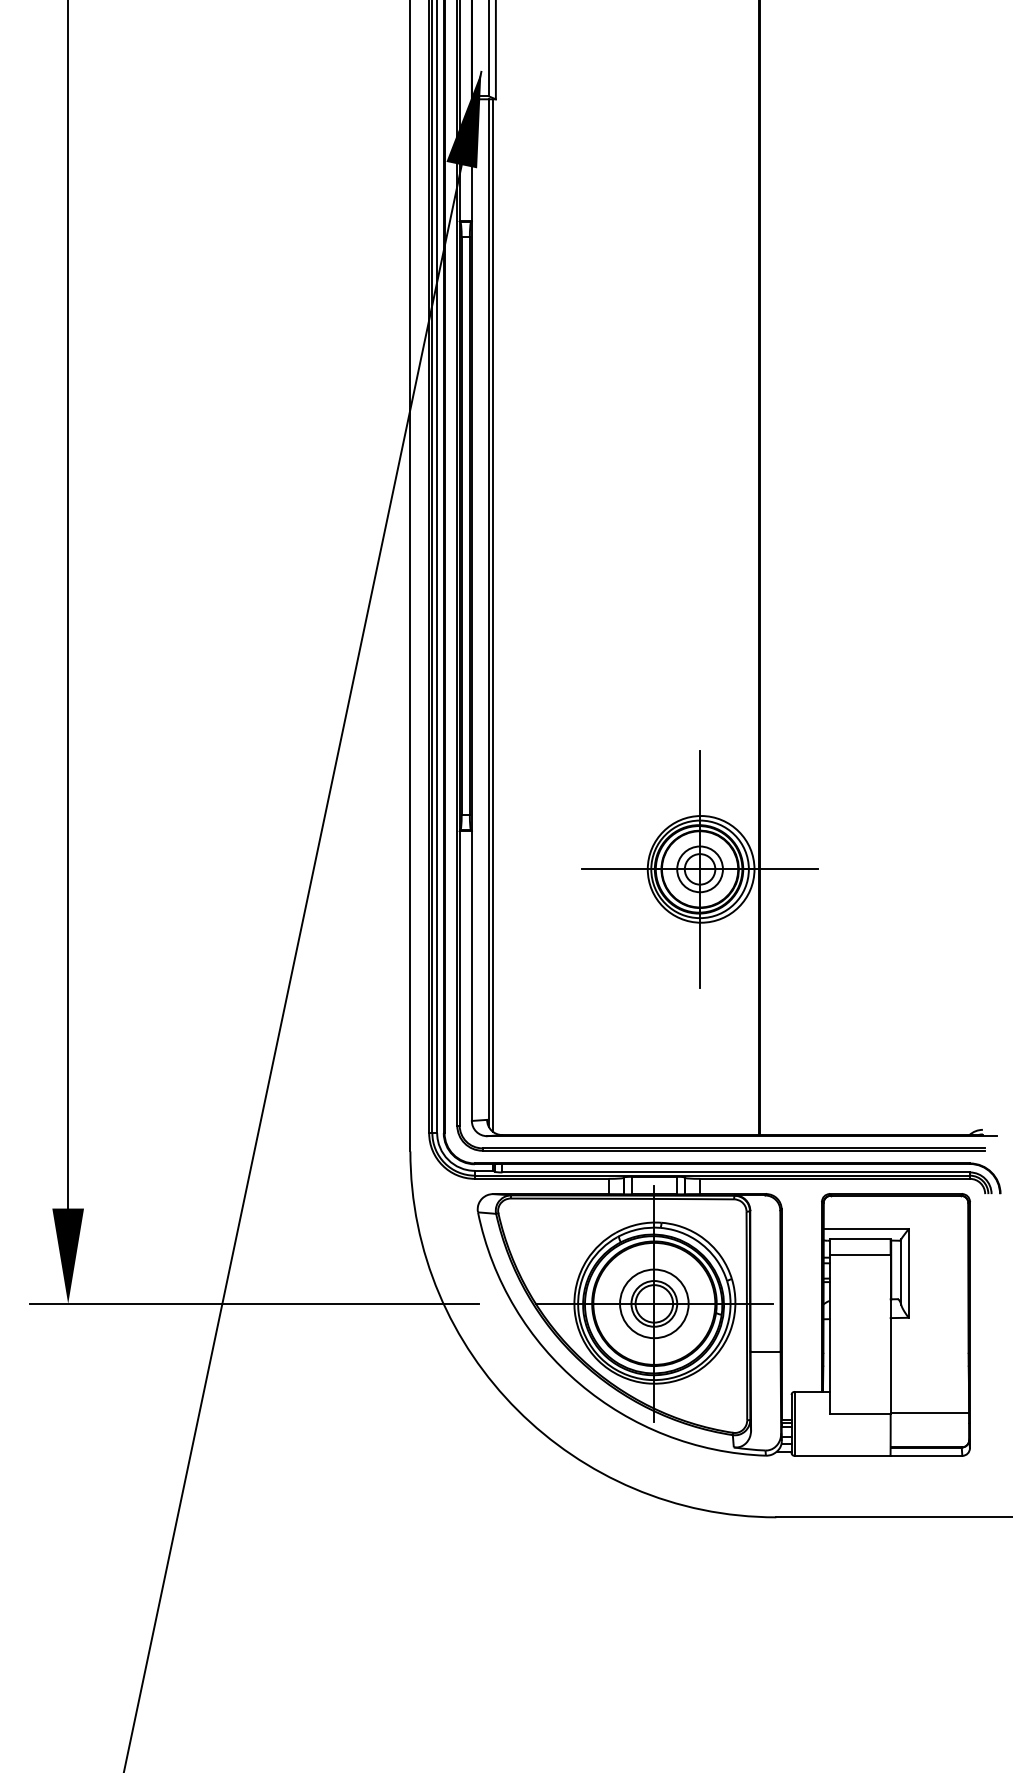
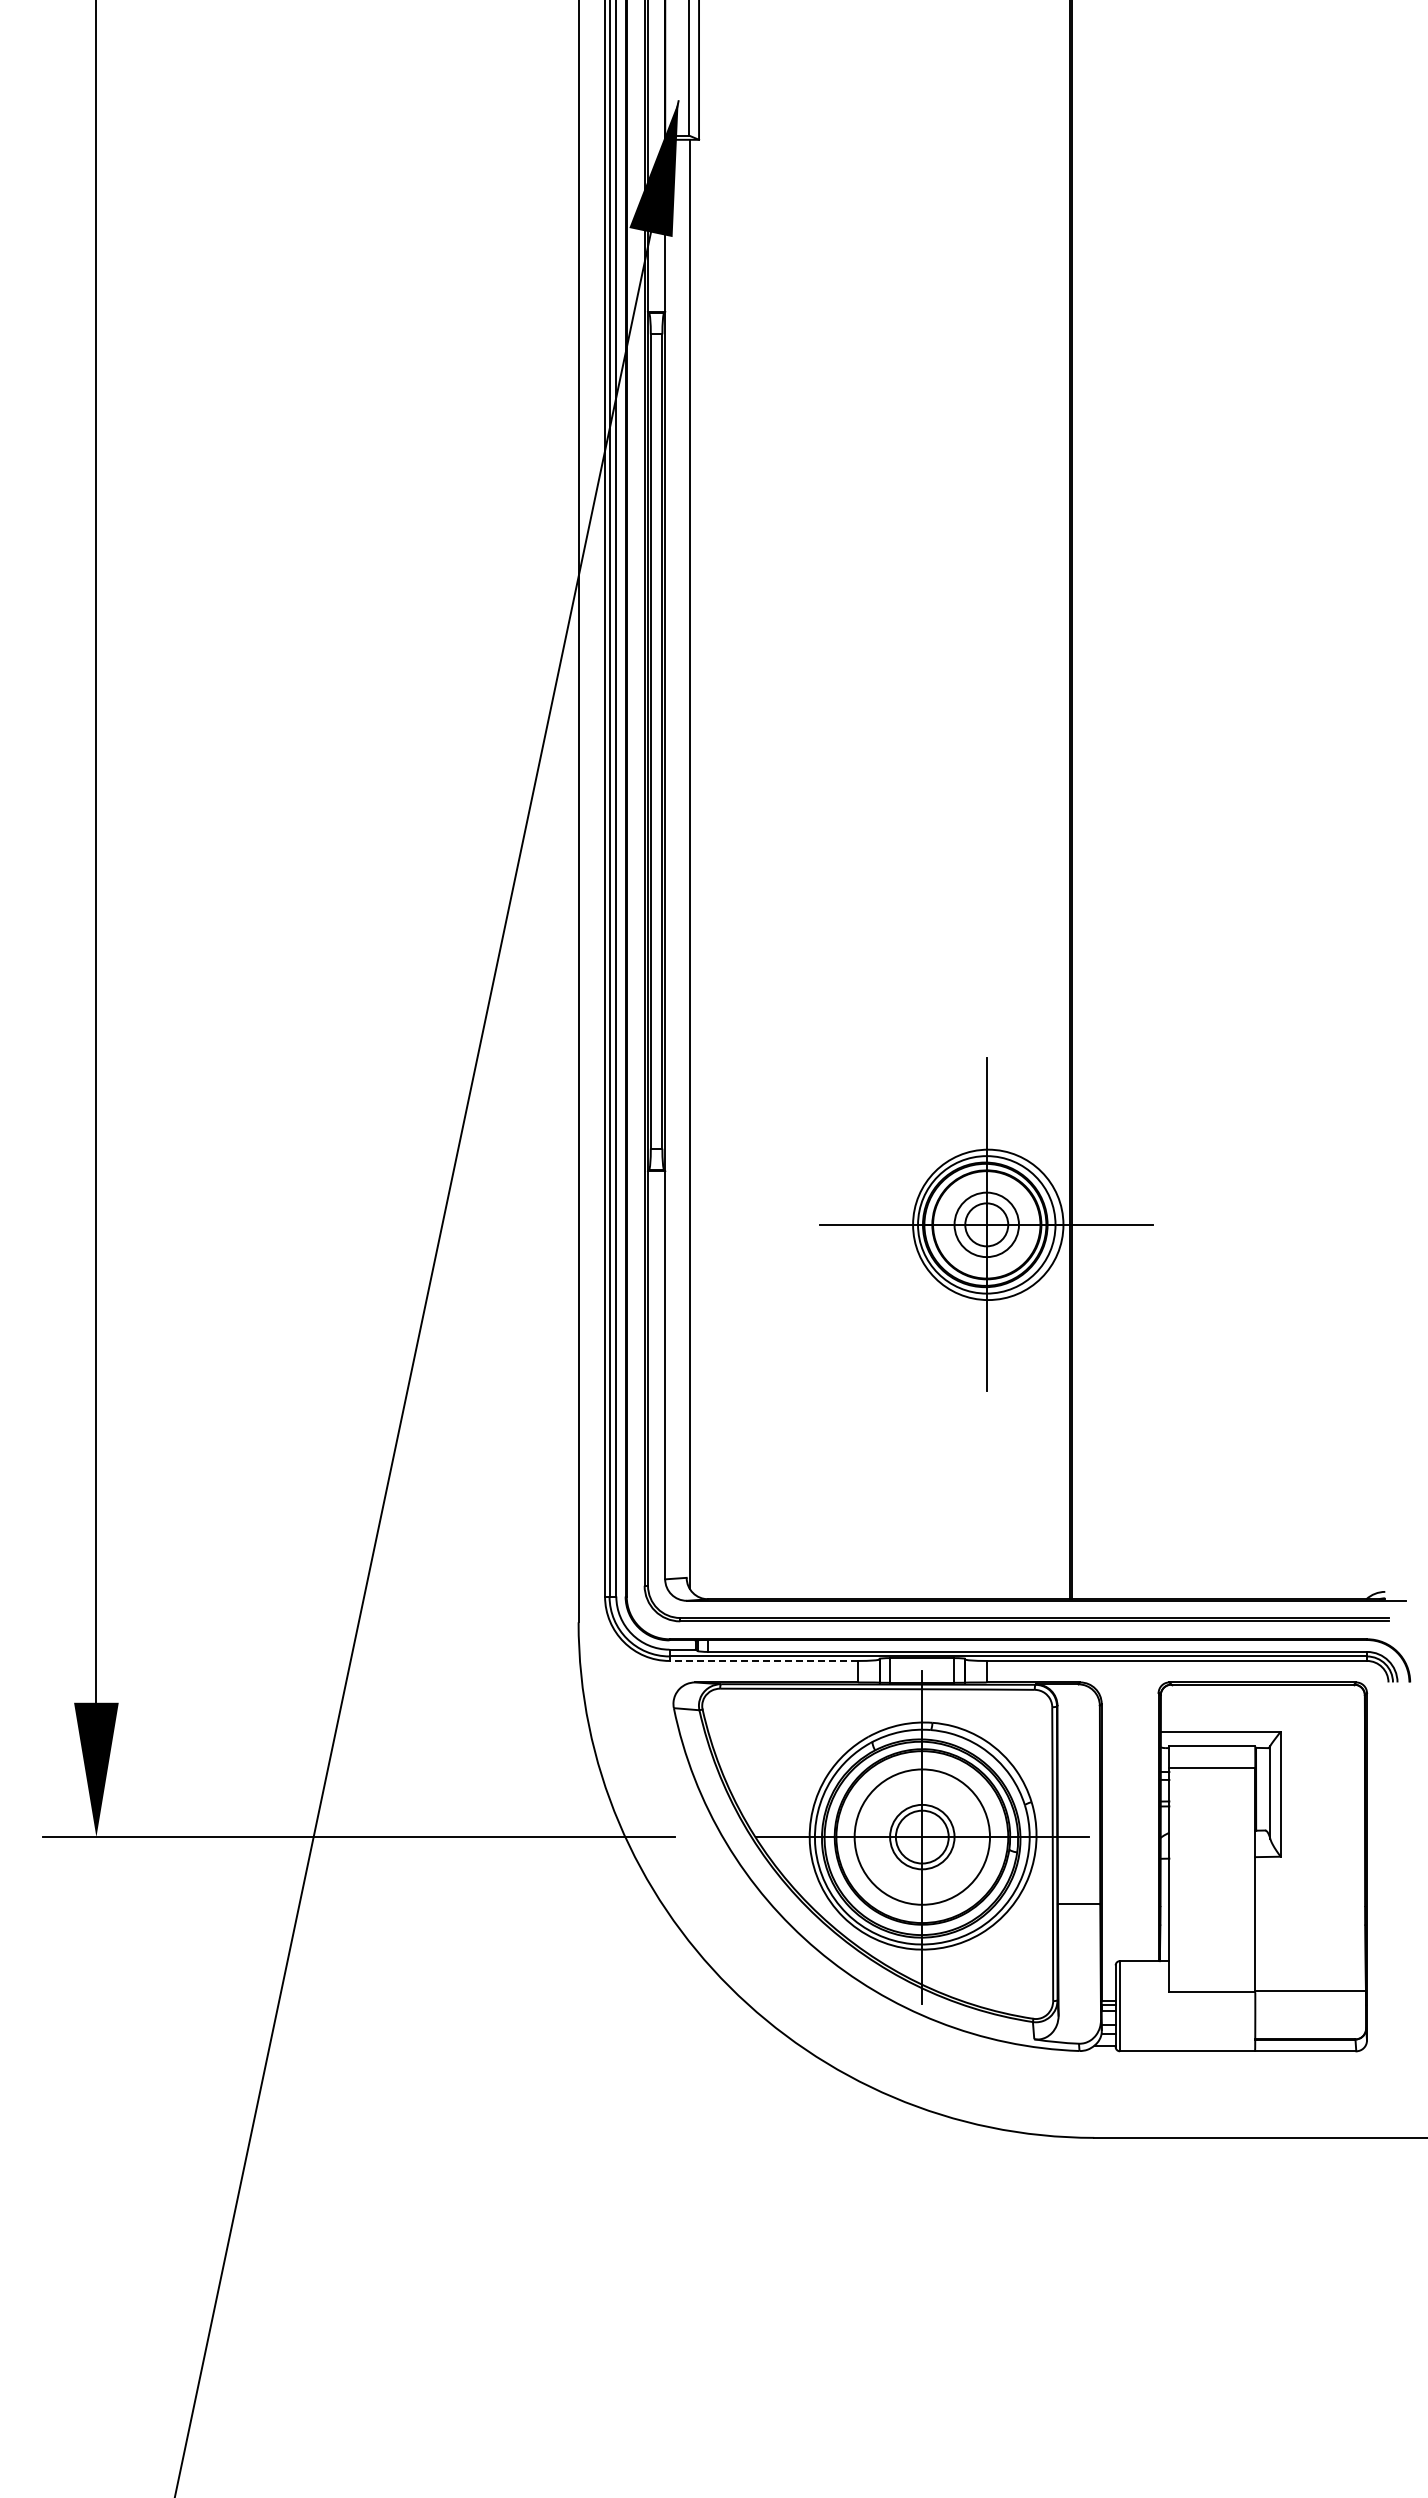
line: (492, 615) -> (694, 866), removed
line: (541, 1178) -> (763, 1660), solid -> dashed
circle: (653, 1303) -> (921, 1836), size x1.4

